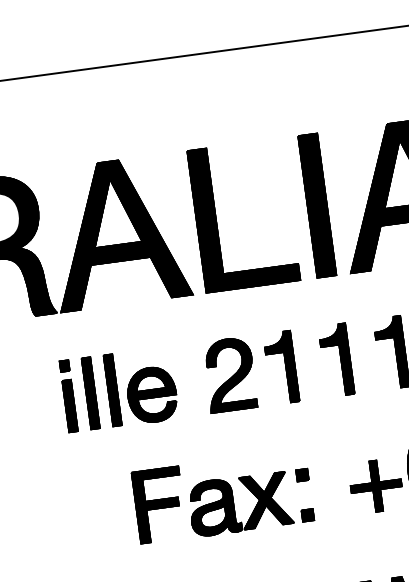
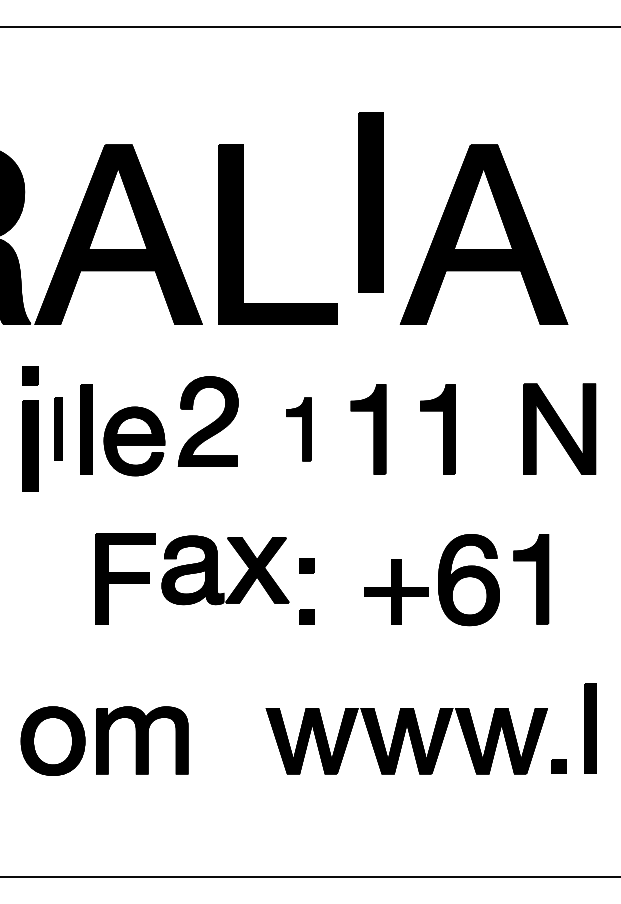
part: (317, 205) -> (370, 202), moved
part: (280, 367) -> (298, 429), size x0.7
part: (229, 374) -> (207, 421), moved
part: (90, 393) -> (58, 429), size x0.7
part: (68, 396) -> (30, 429), size x1.4
part: (234, 505) -> (217, 570), moved

